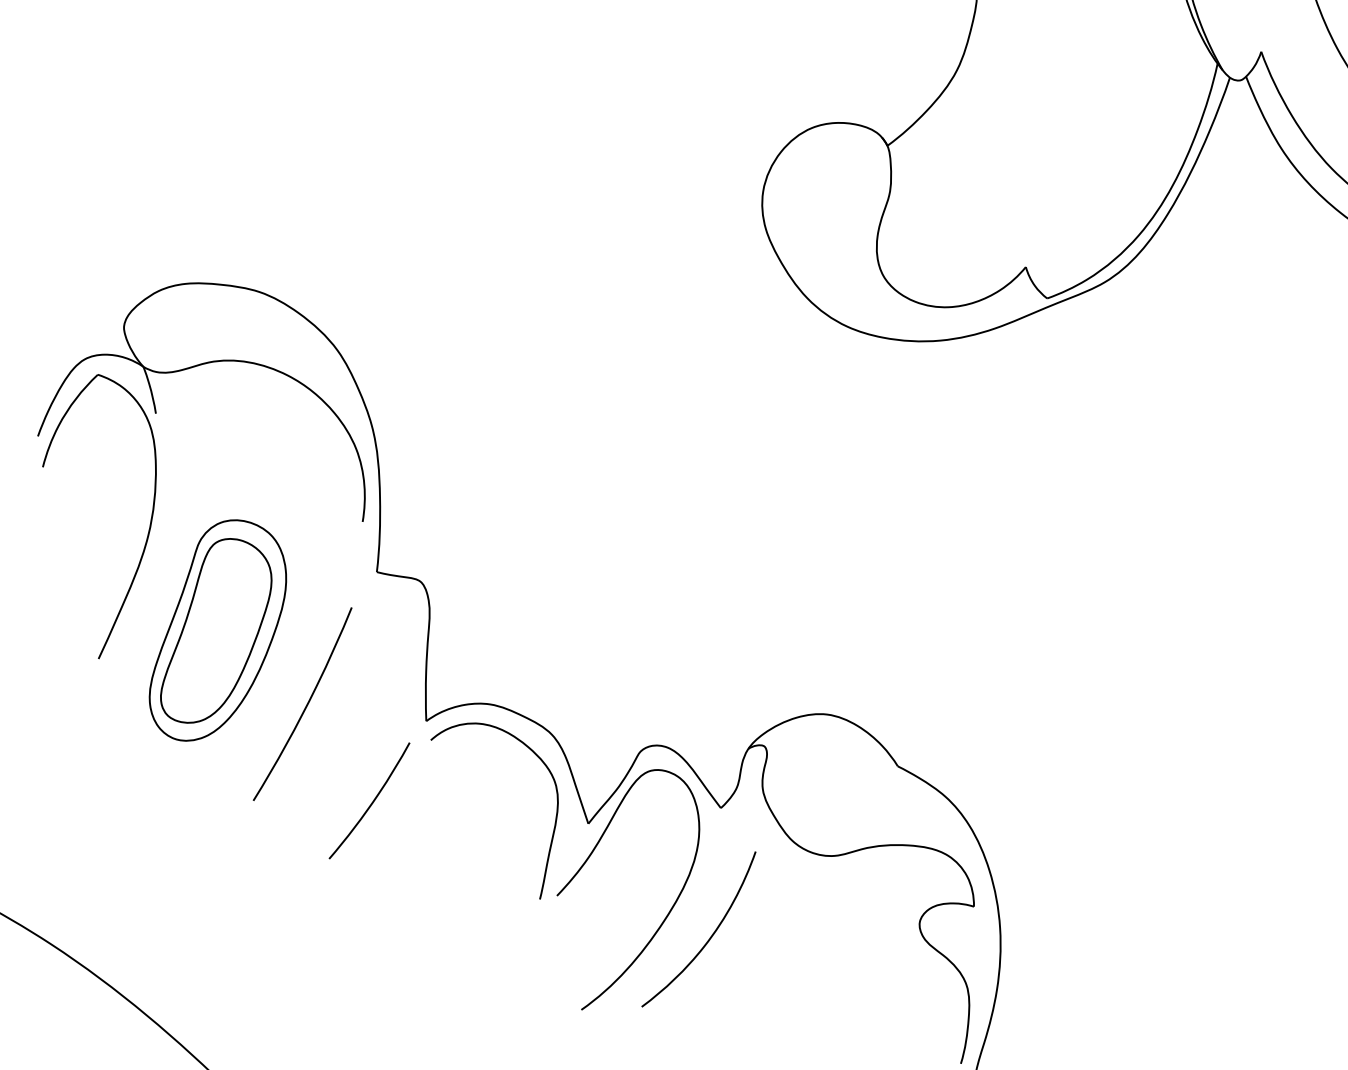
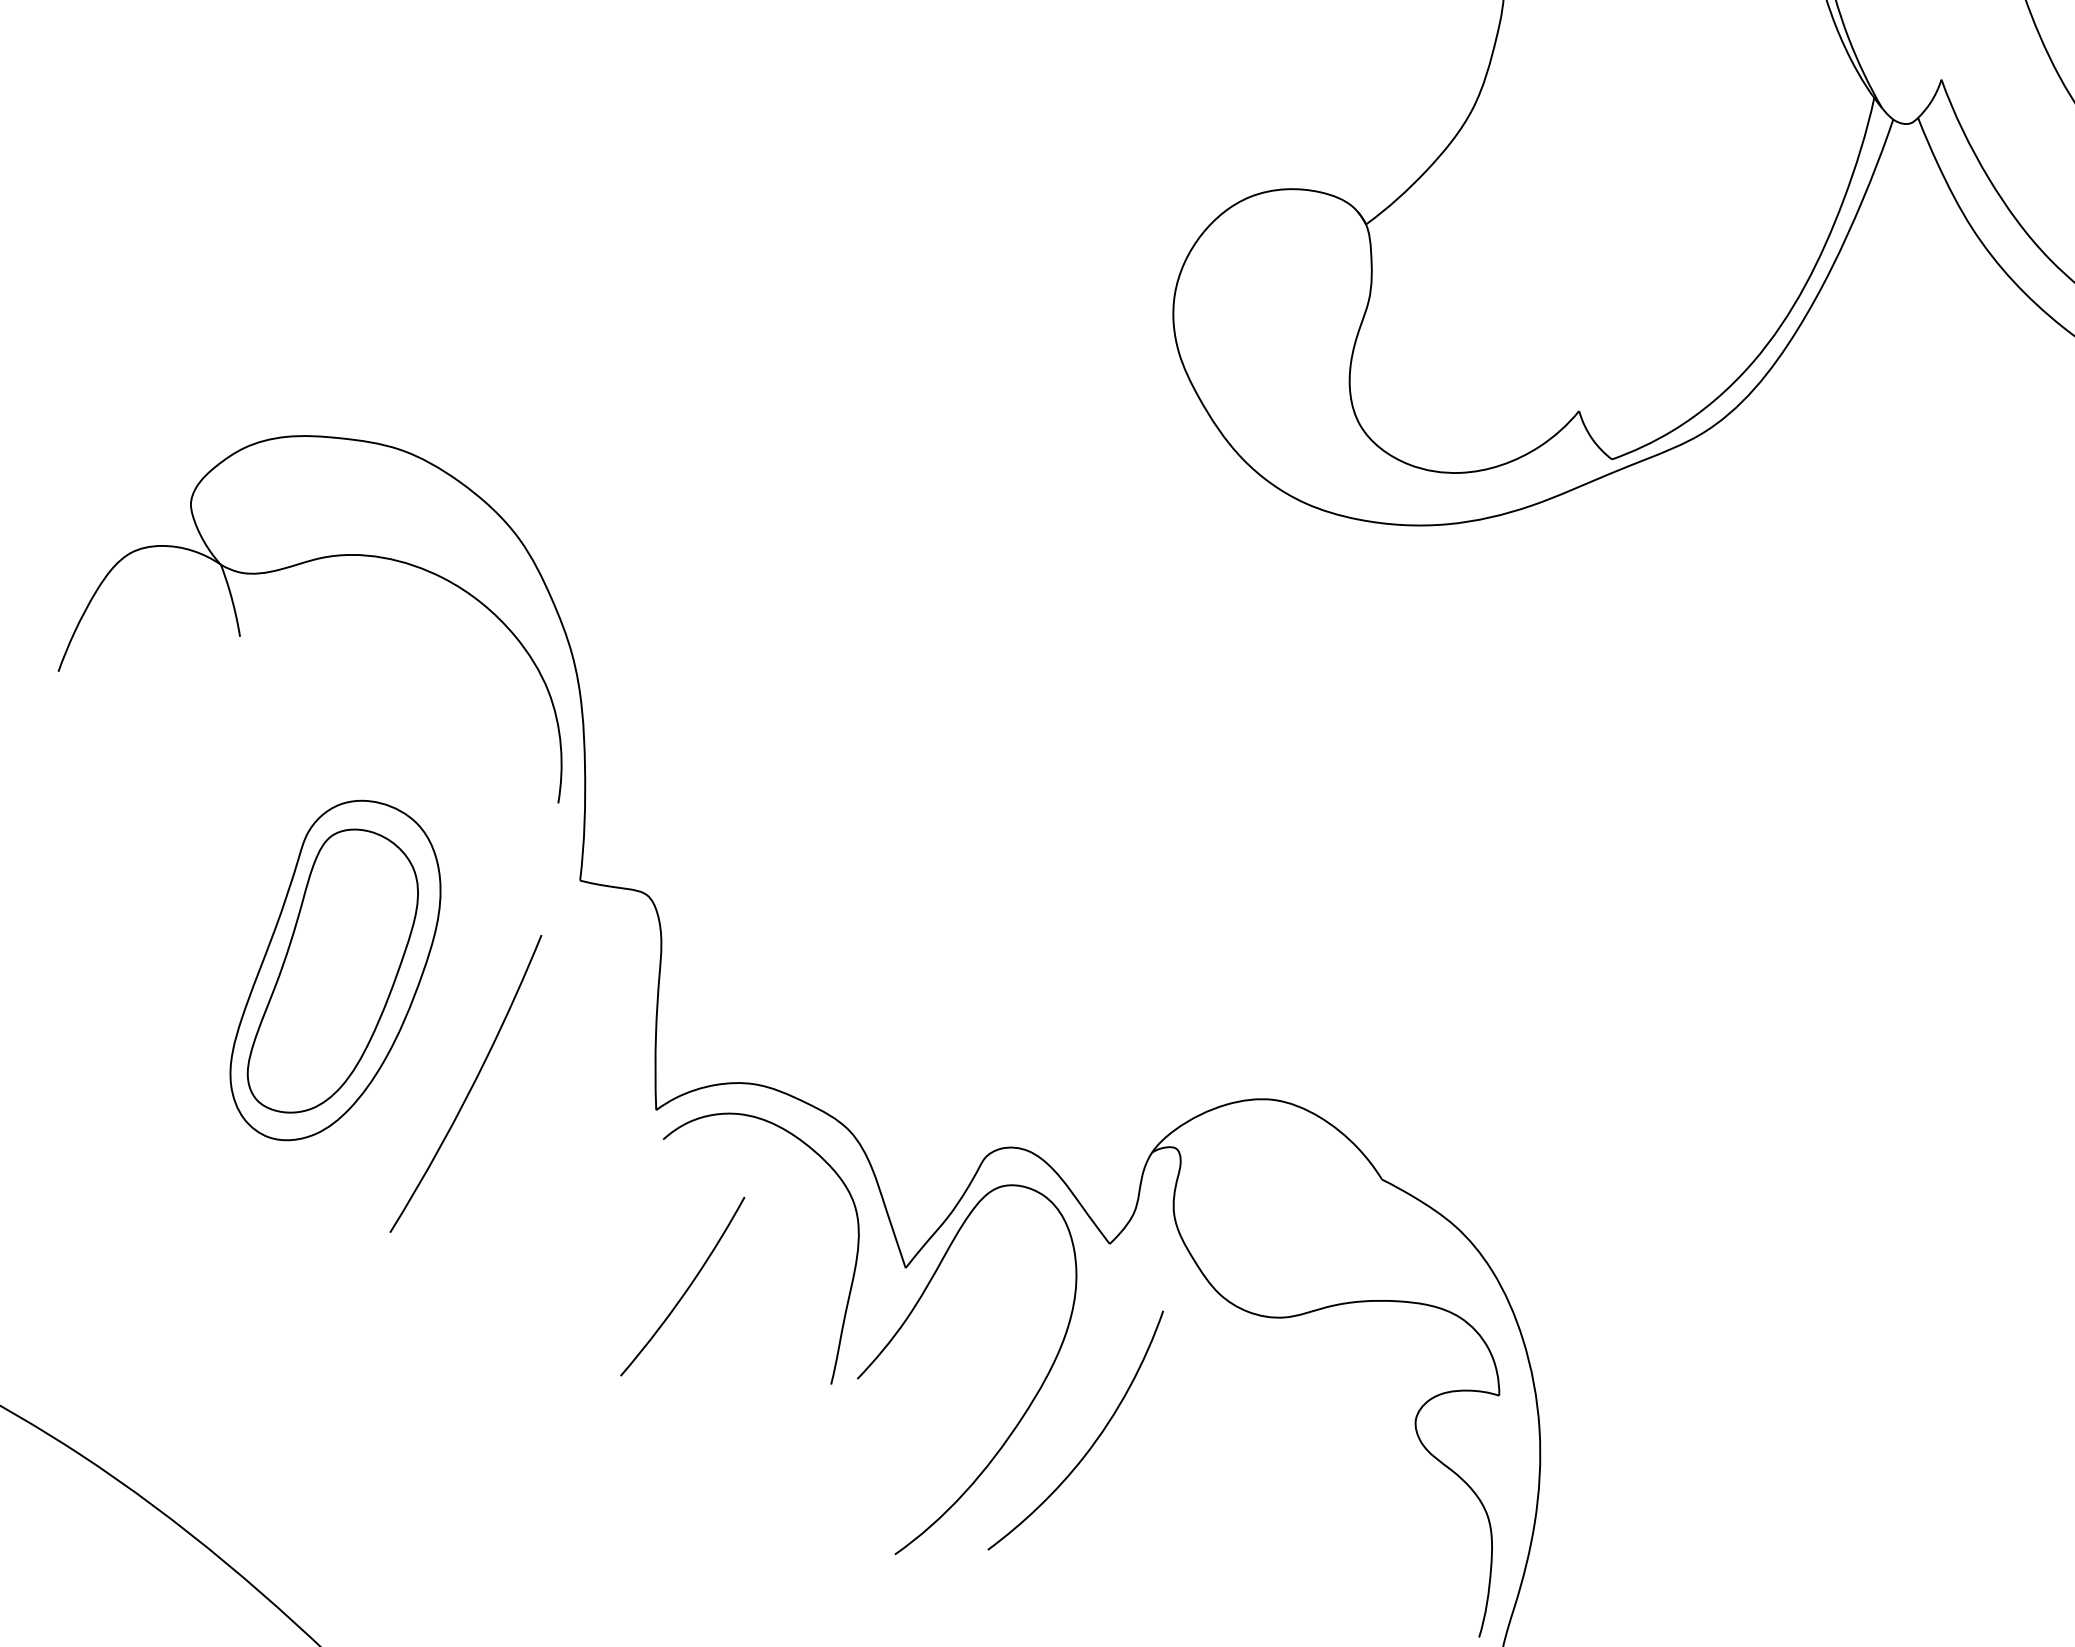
part: (149, 524) -> (230, 807), removed
curve: (371, 802) -> (685, 1289), moved

